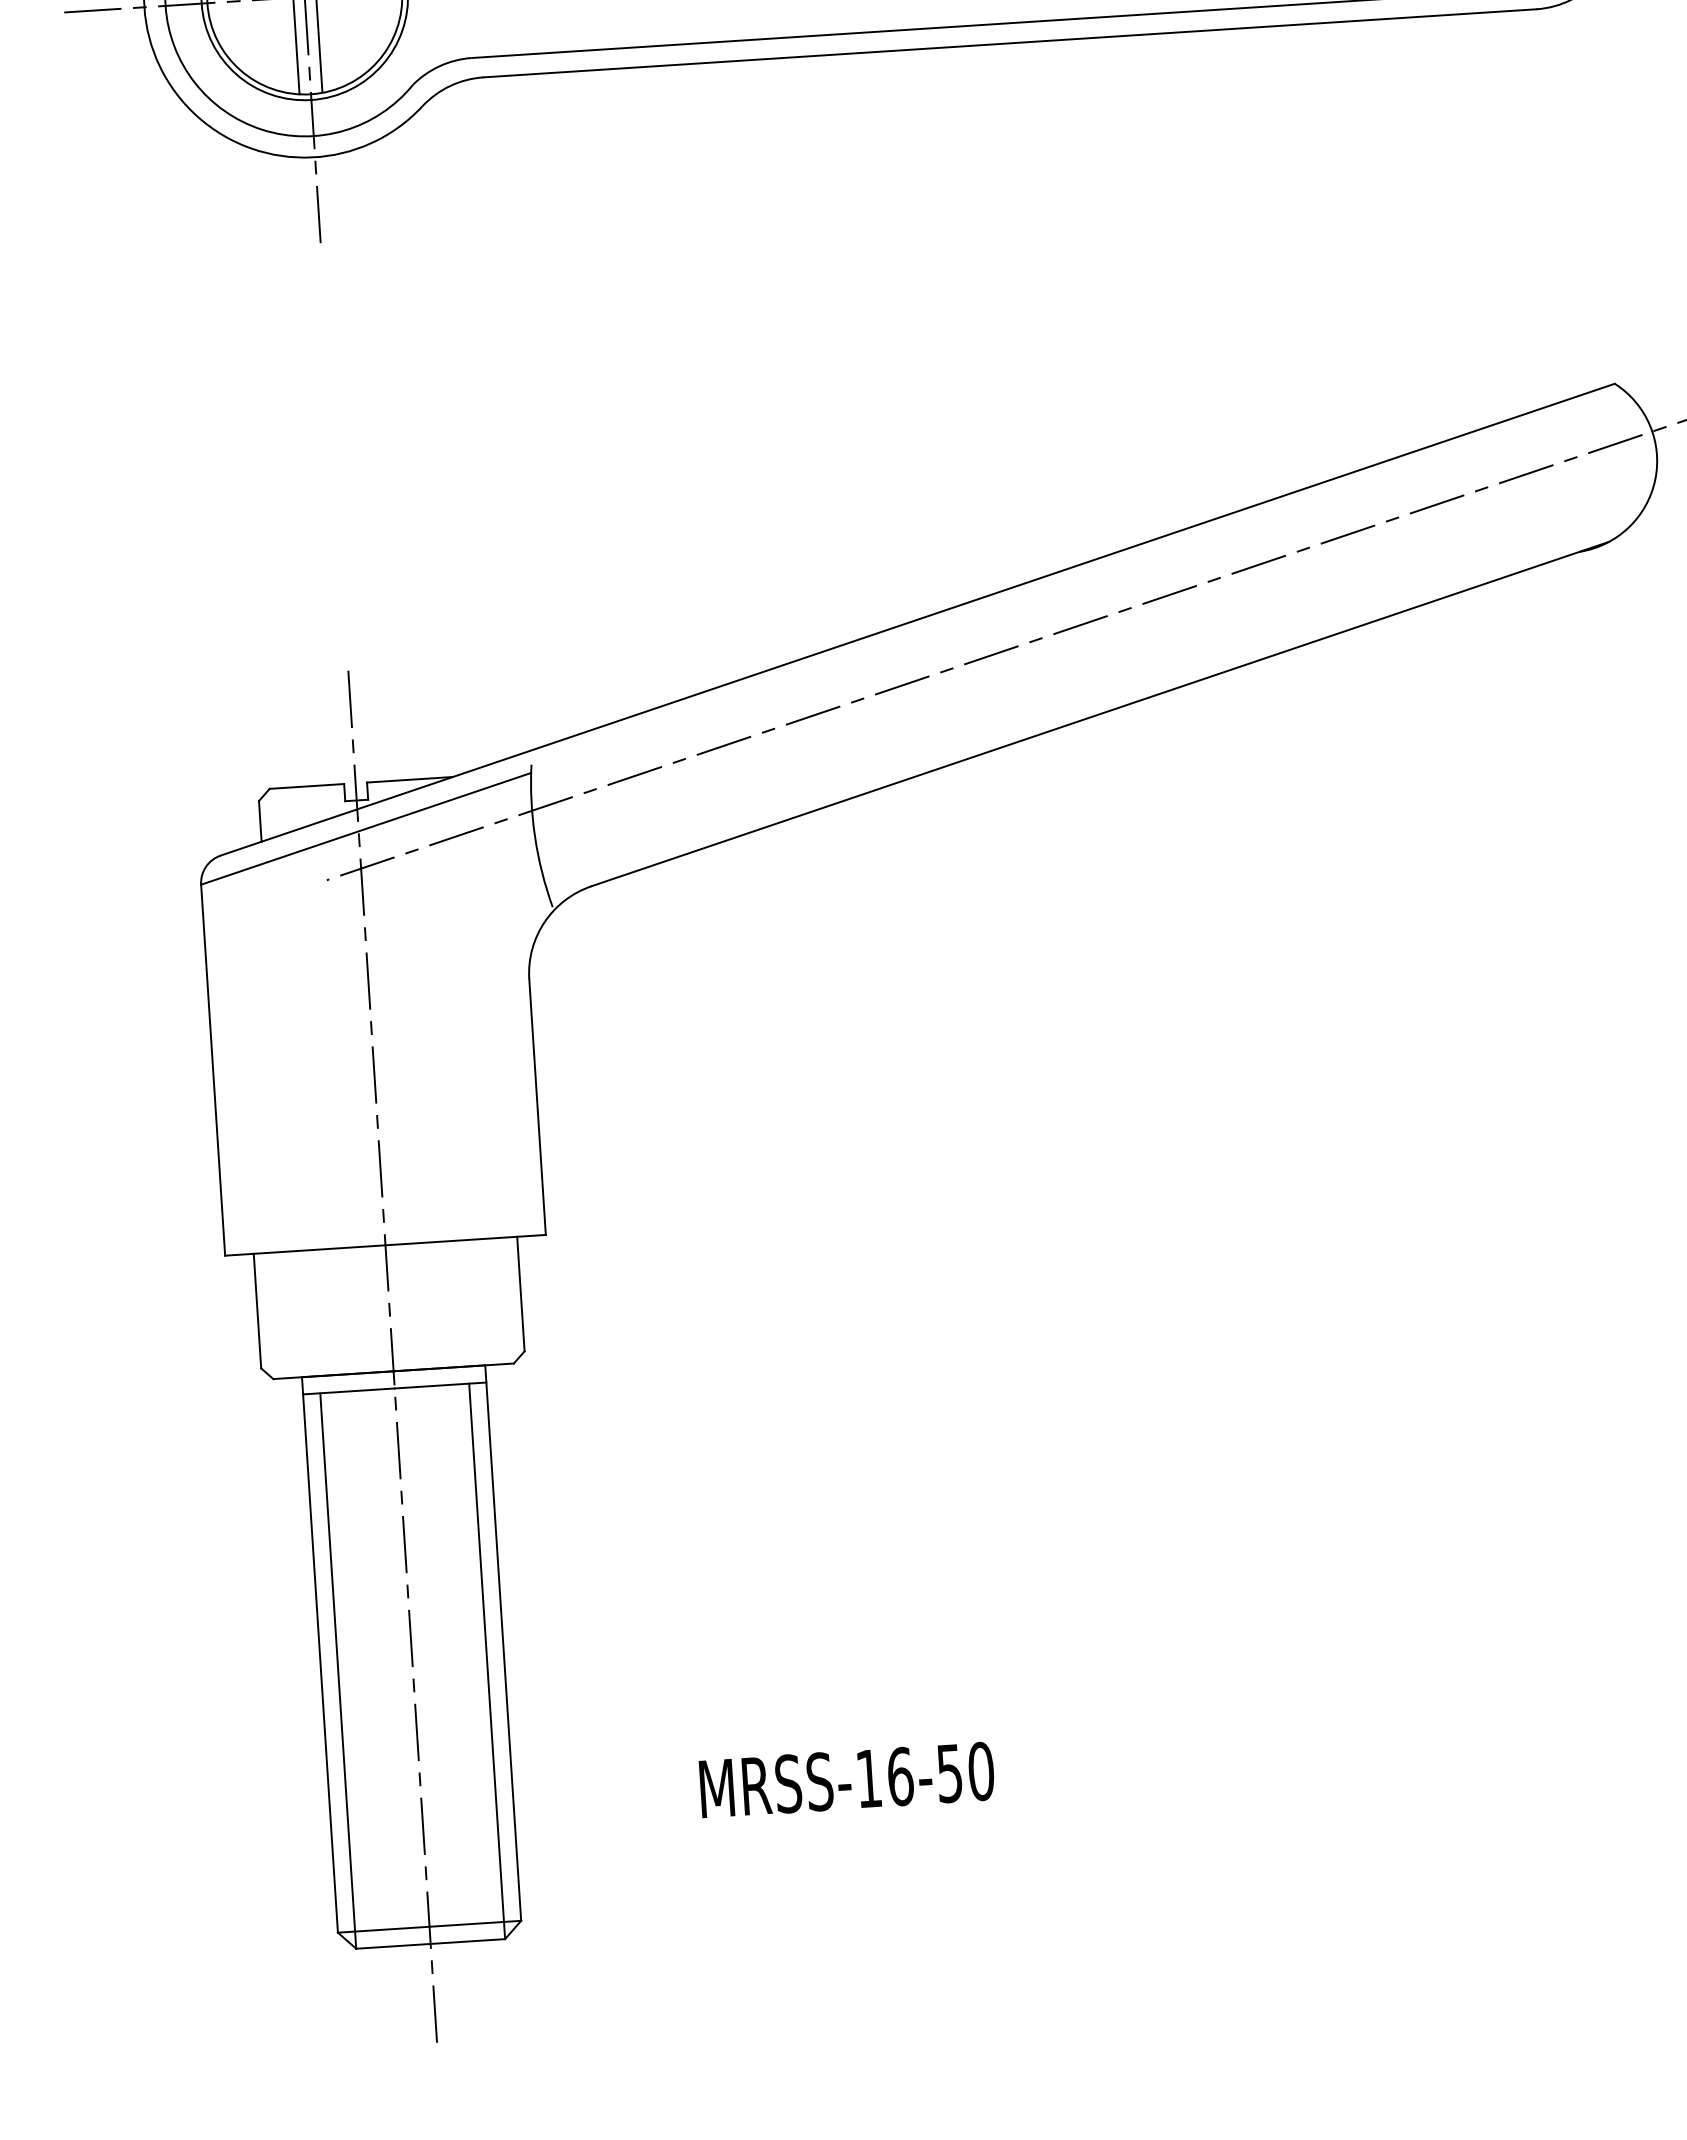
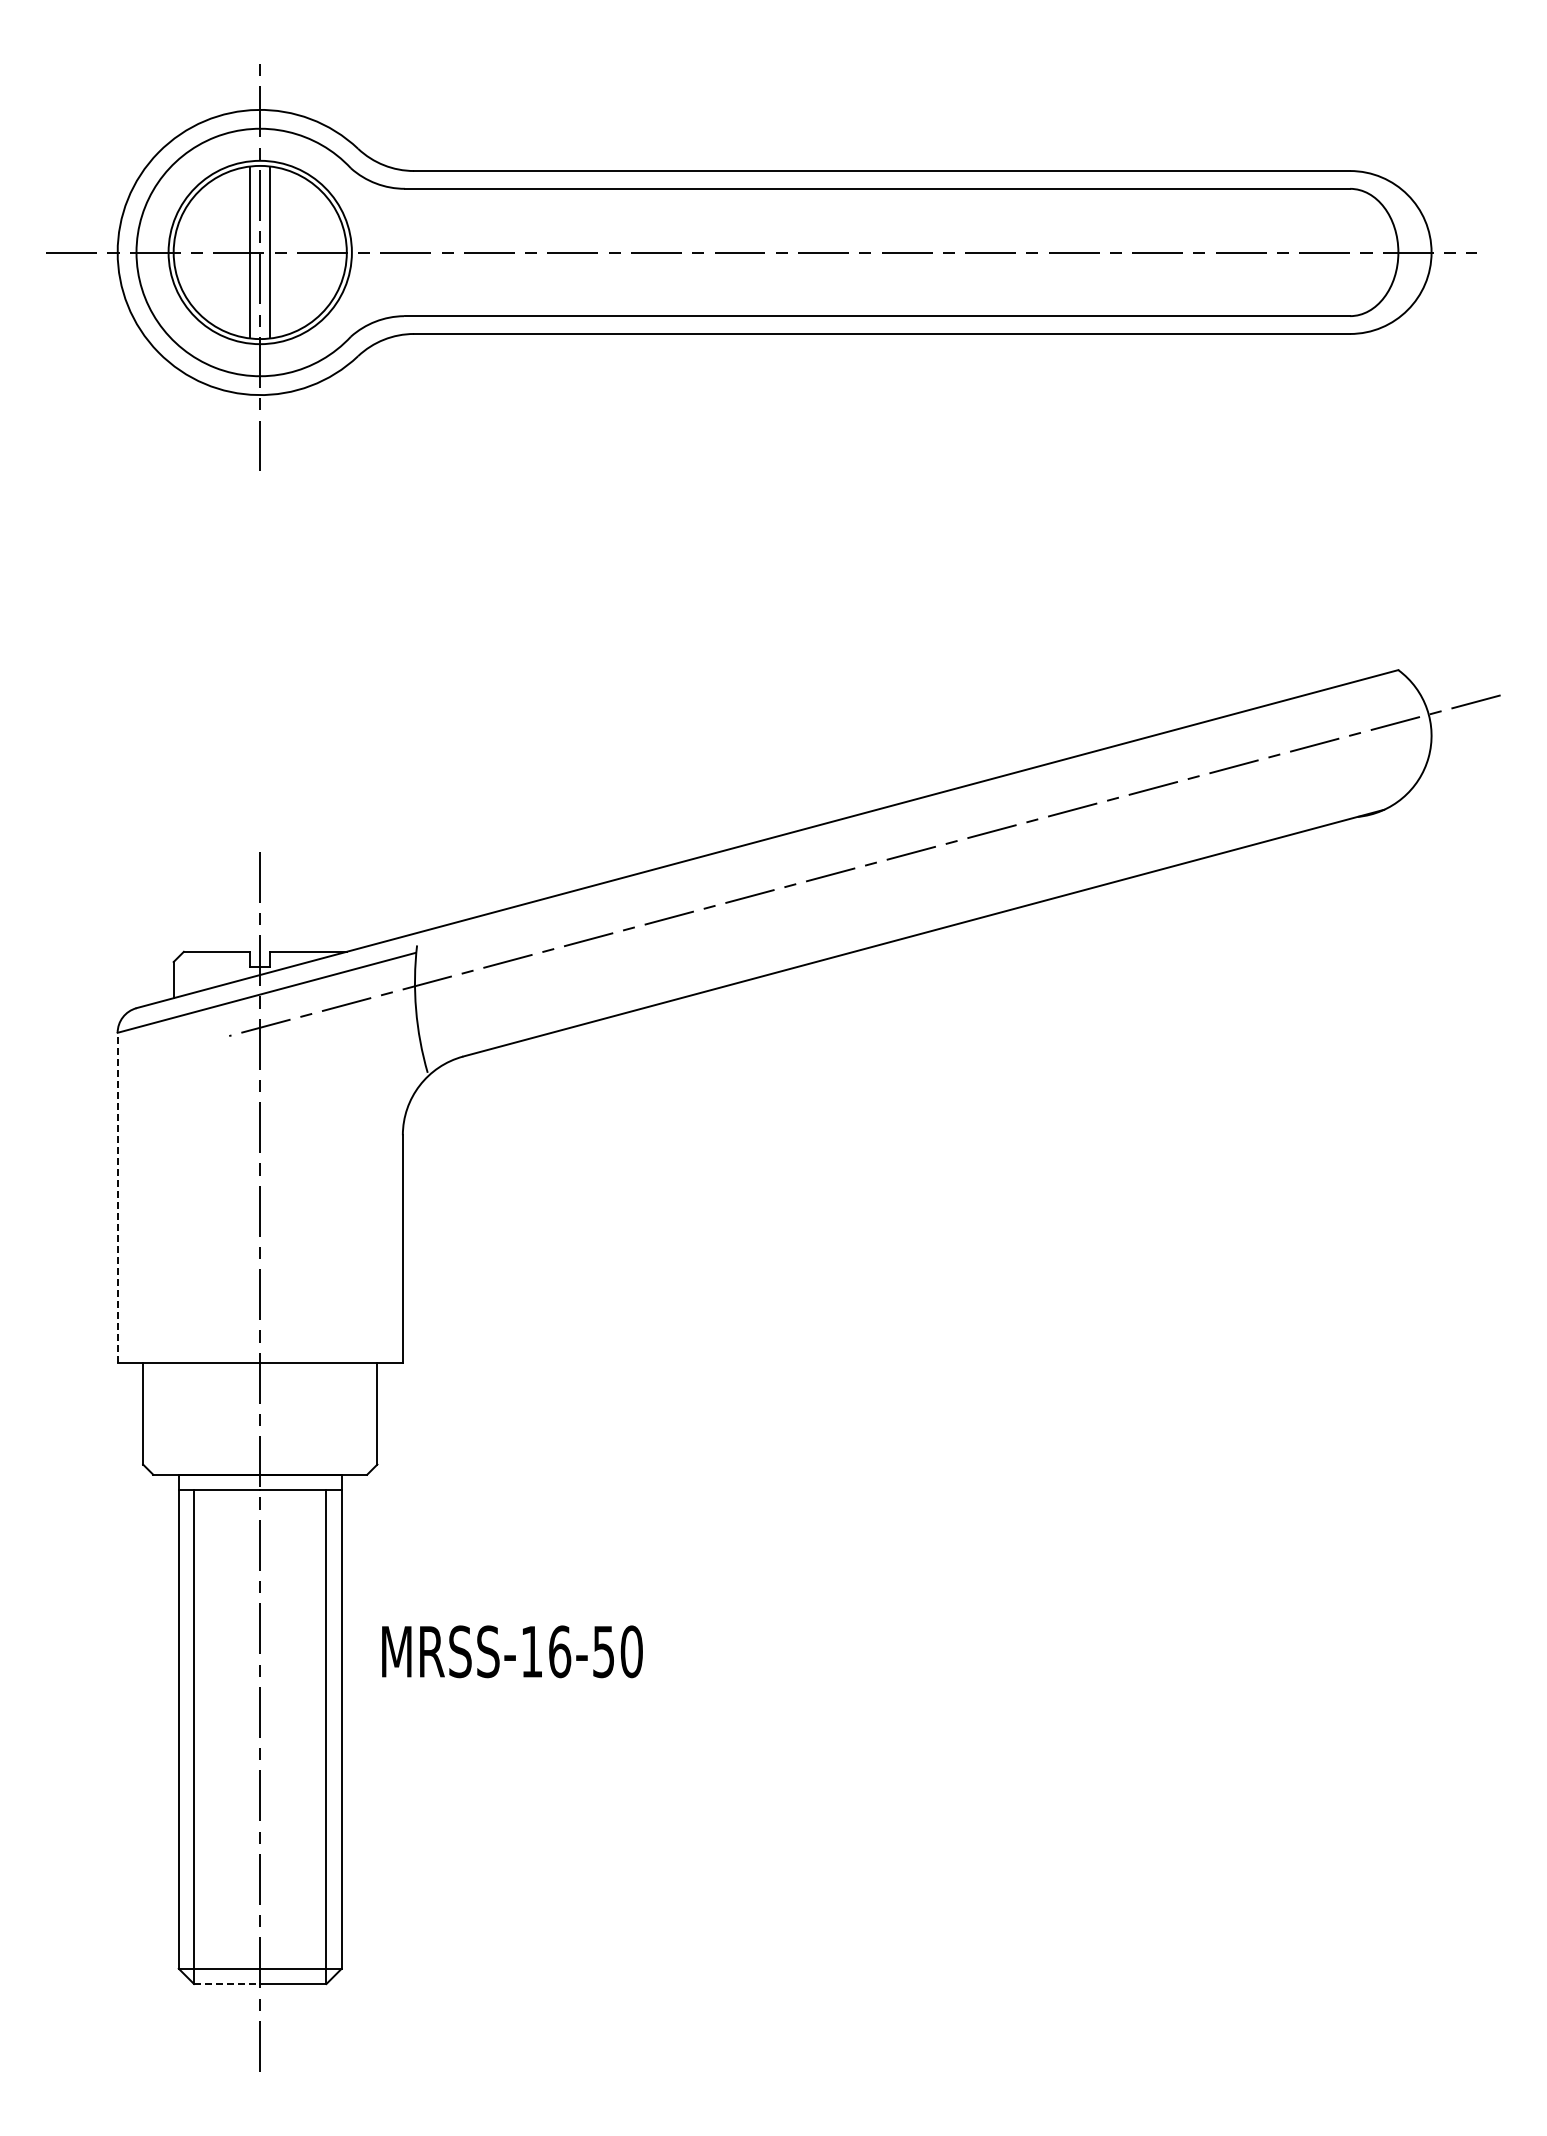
line: (212, 1069) -> (117, 1197), solid -> dashed
text: (847, 1779) -> (512, 1651), moved
line: (393, 1946) -> (227, 1984), solid -> dashed

